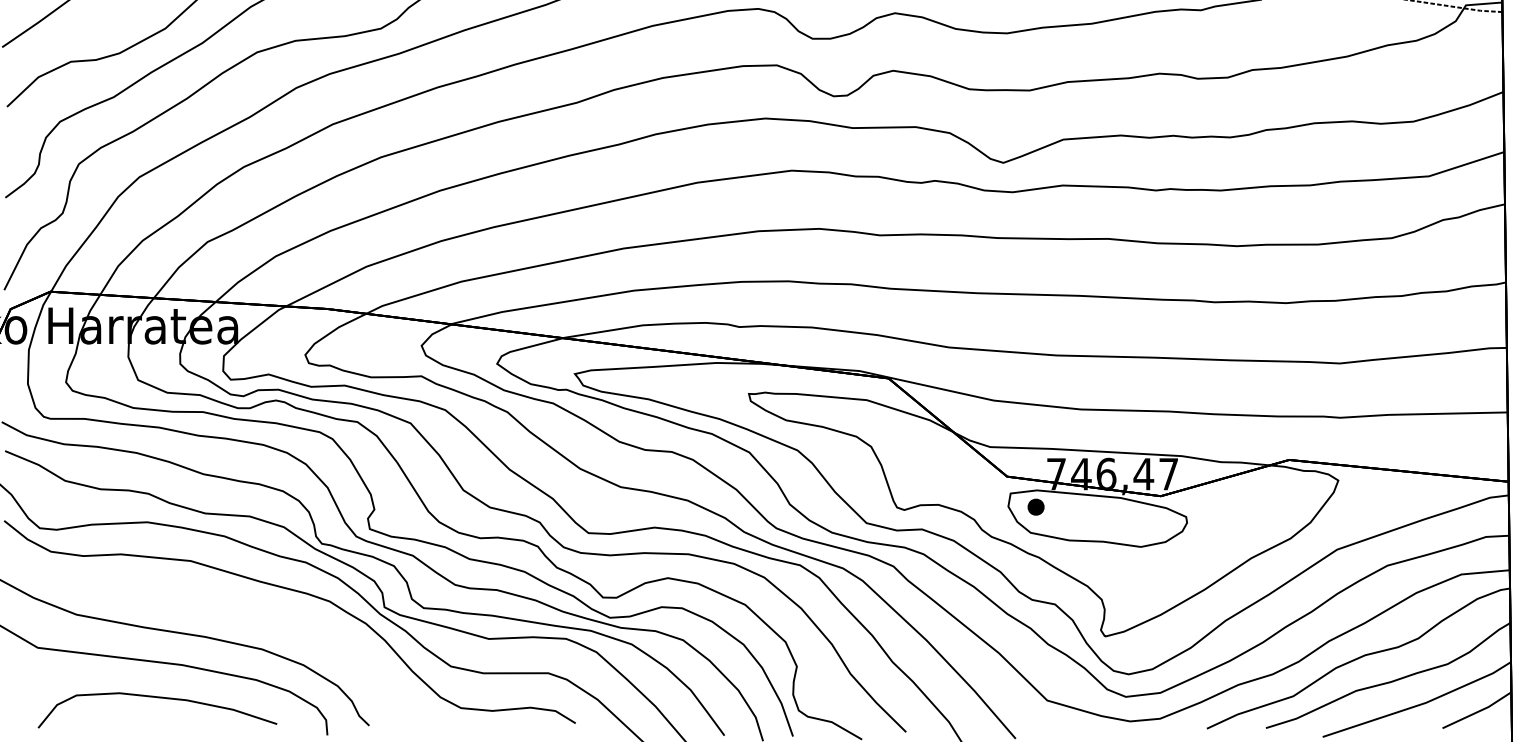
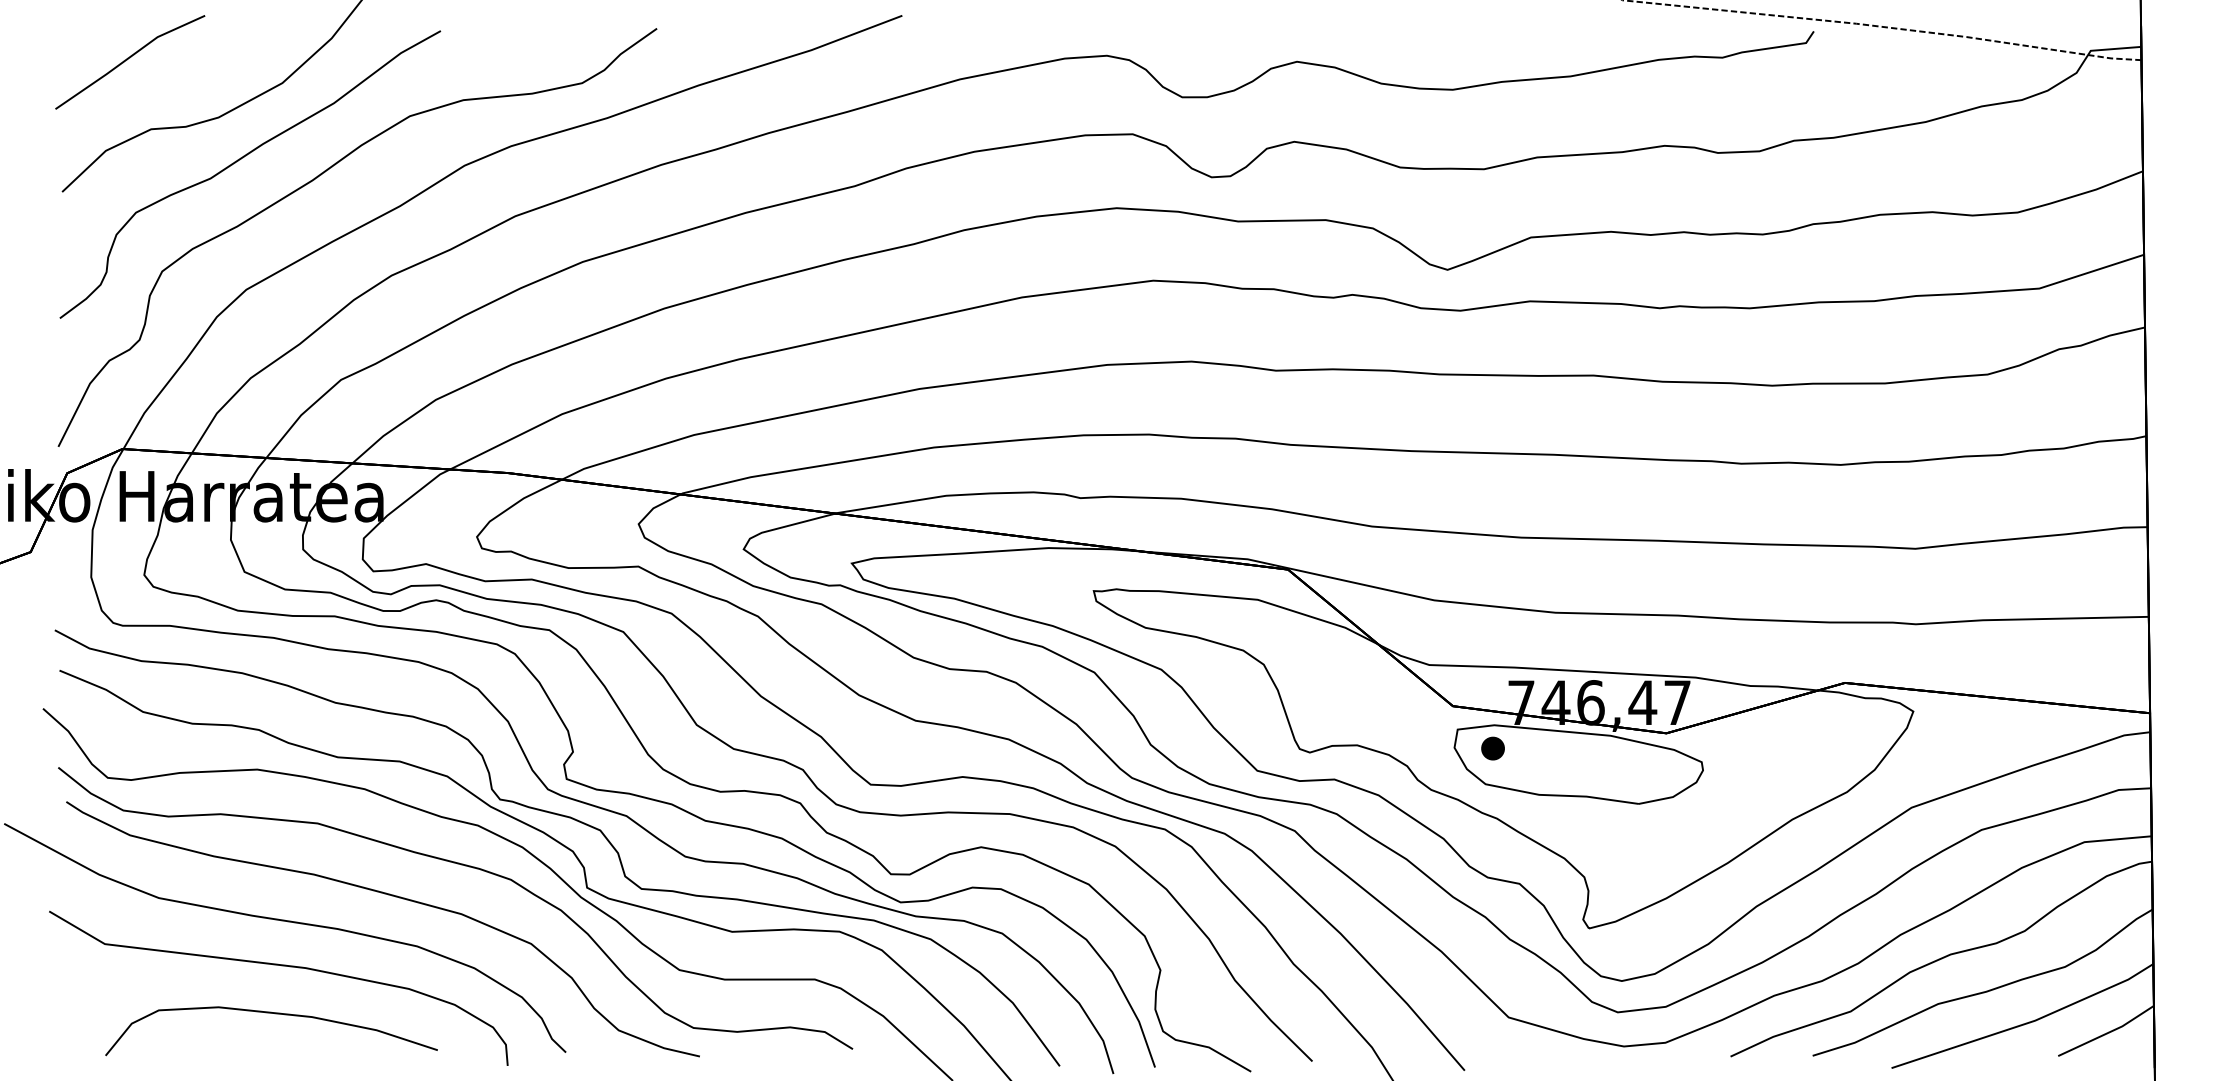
curve: (243, 613) -> (391, 896), added

